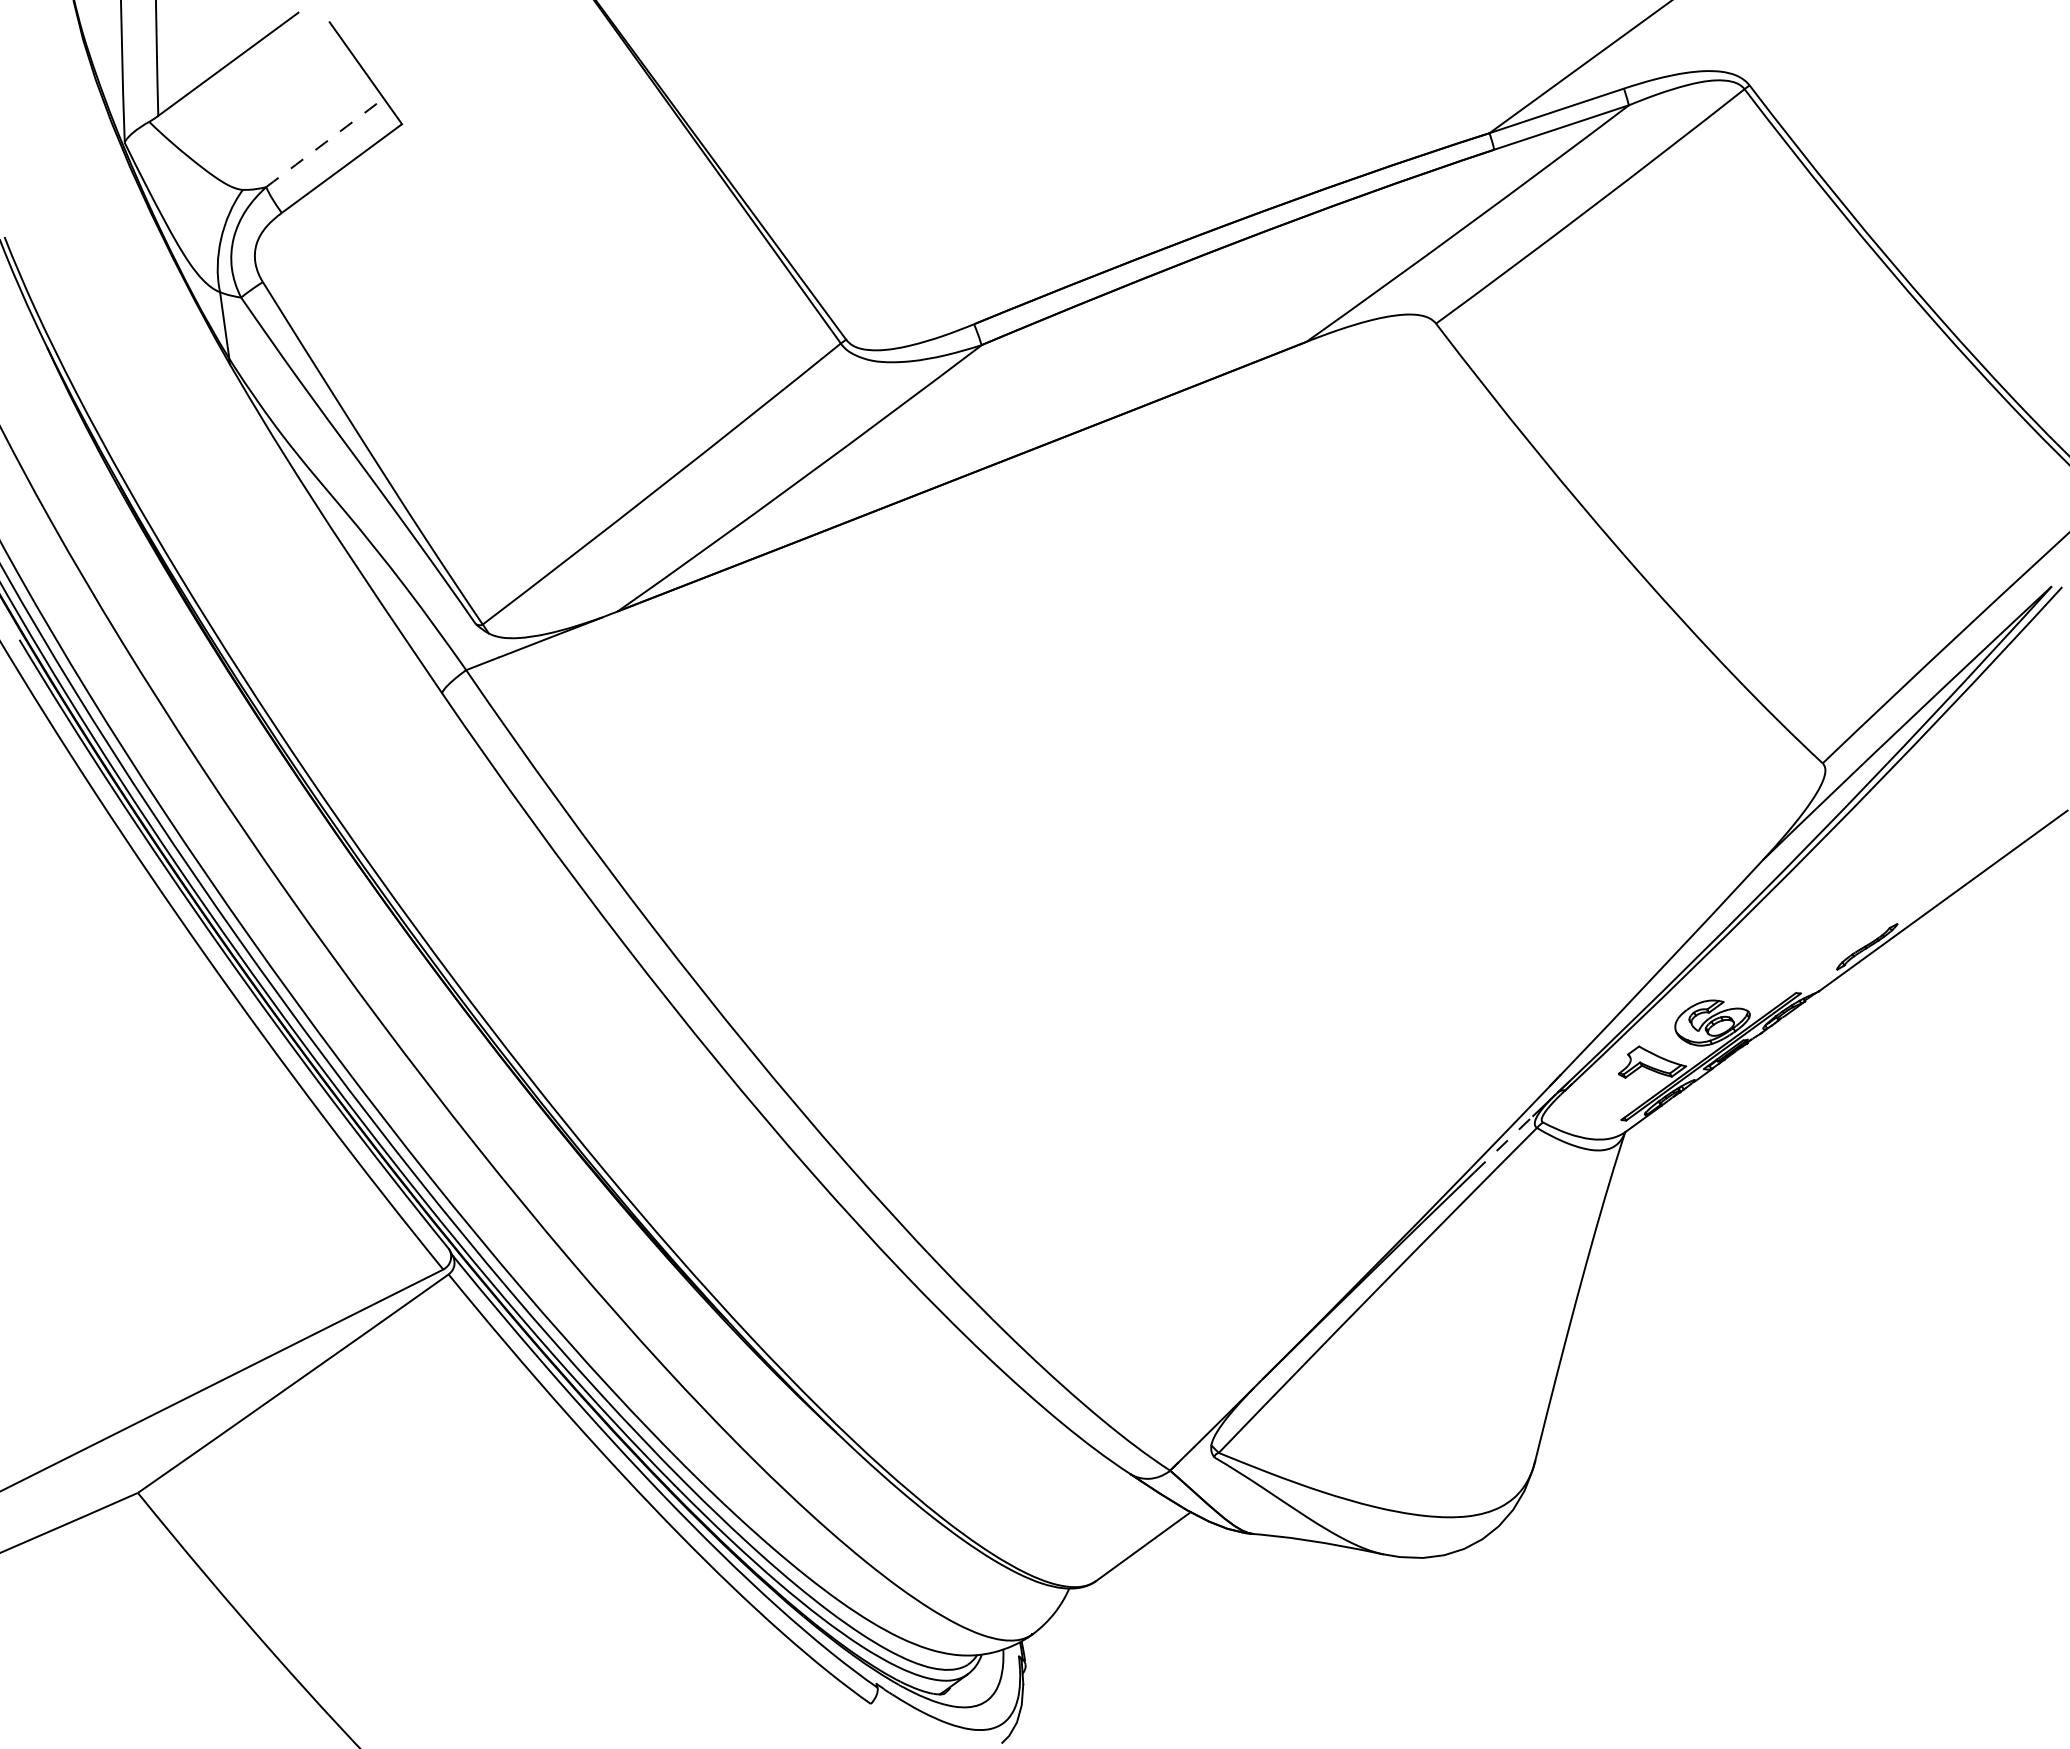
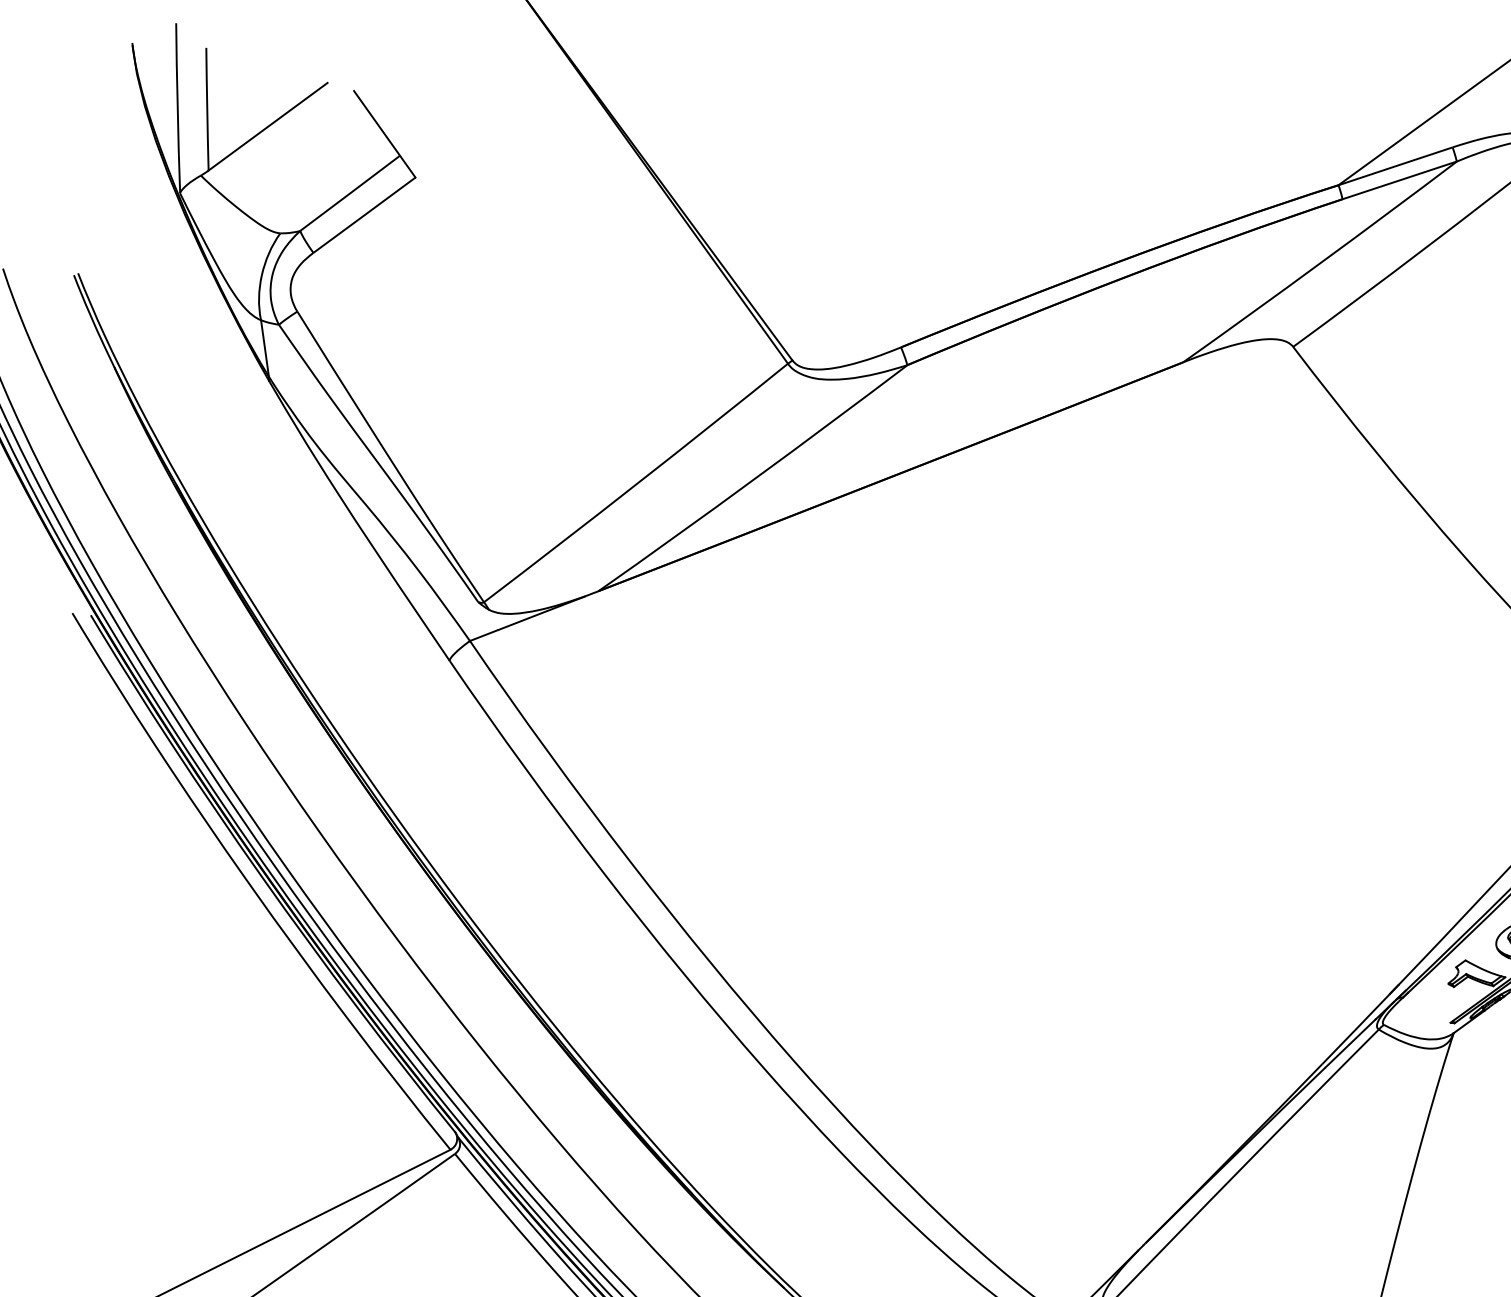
arc: (325, 142) -> (350, 193), dashed -> solid
line: (1503, 1144) -> (1350, 1043), dashed -> solid

